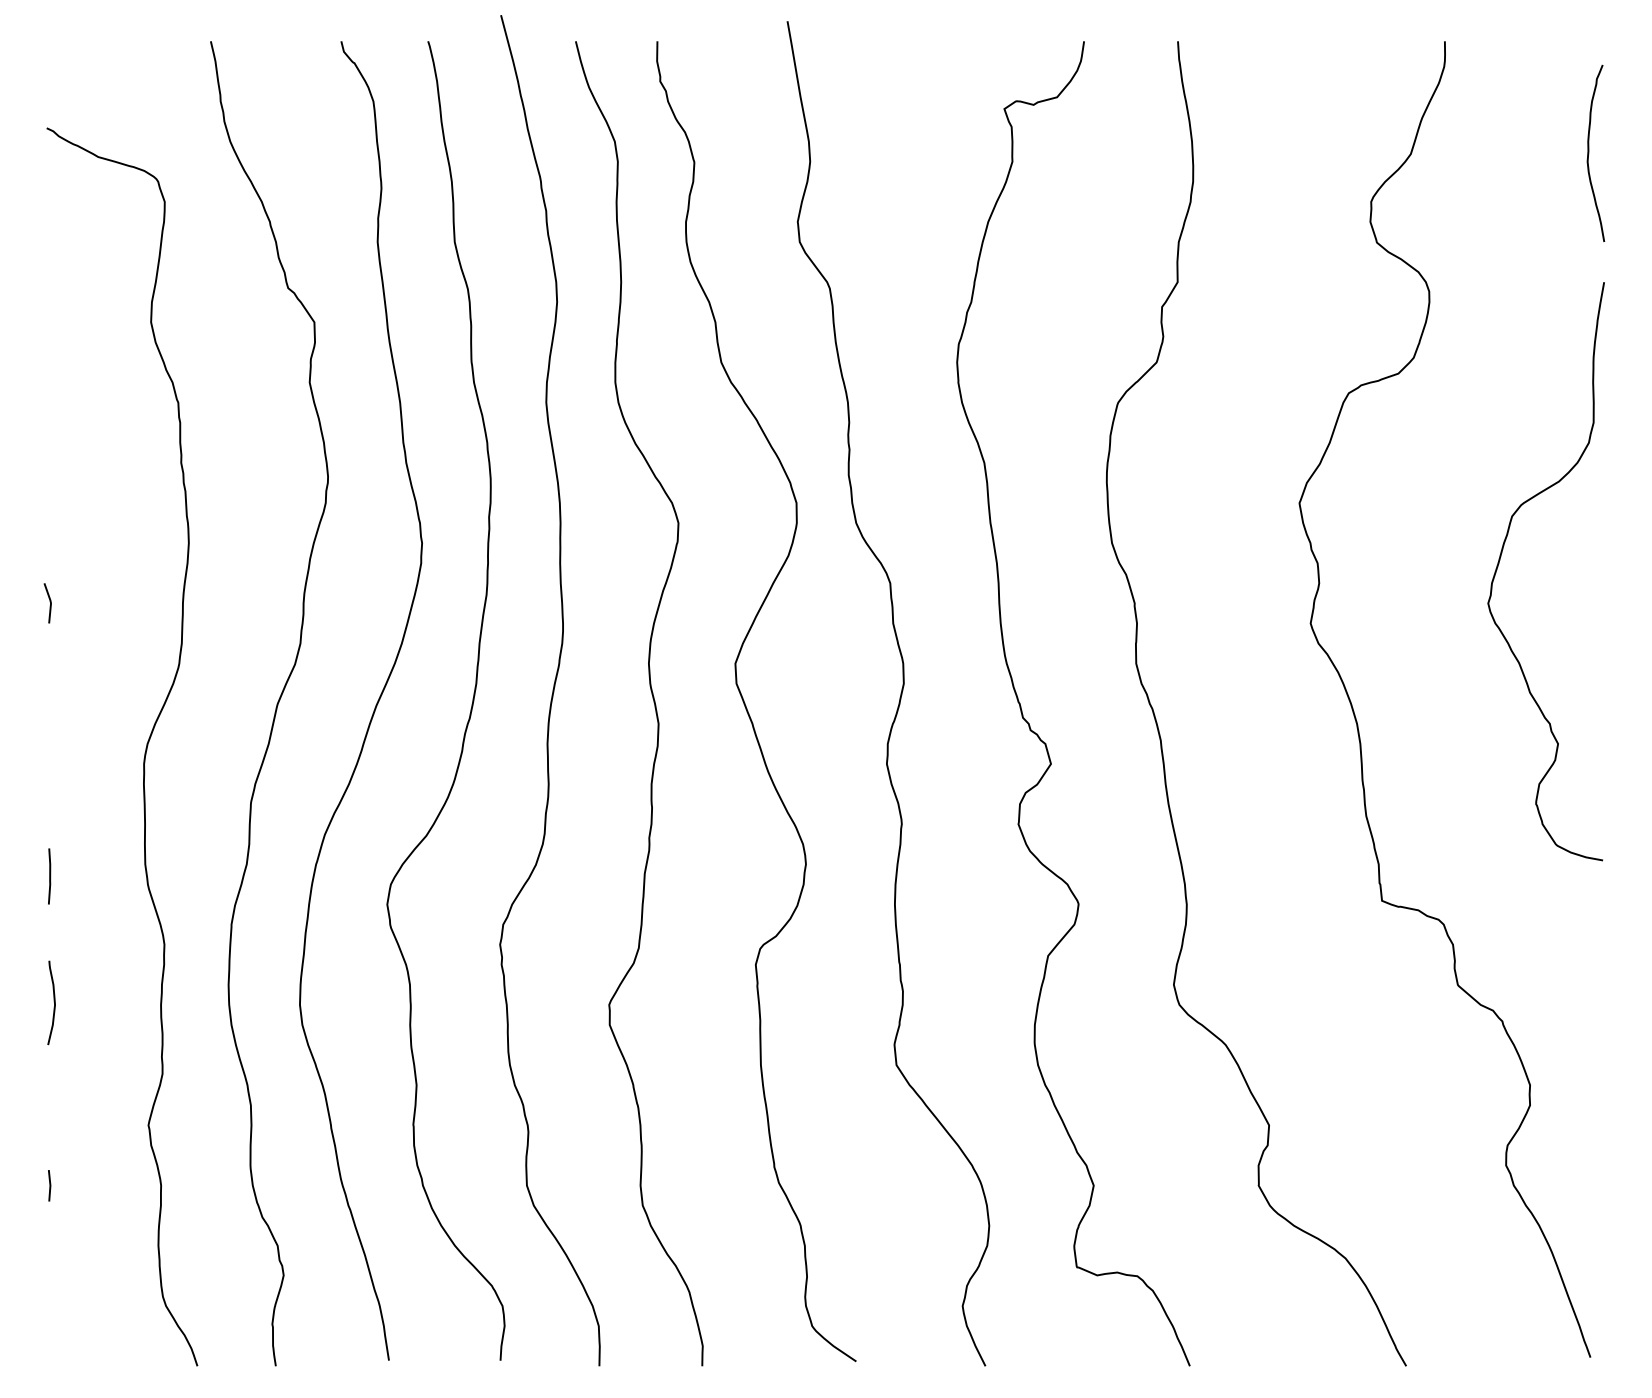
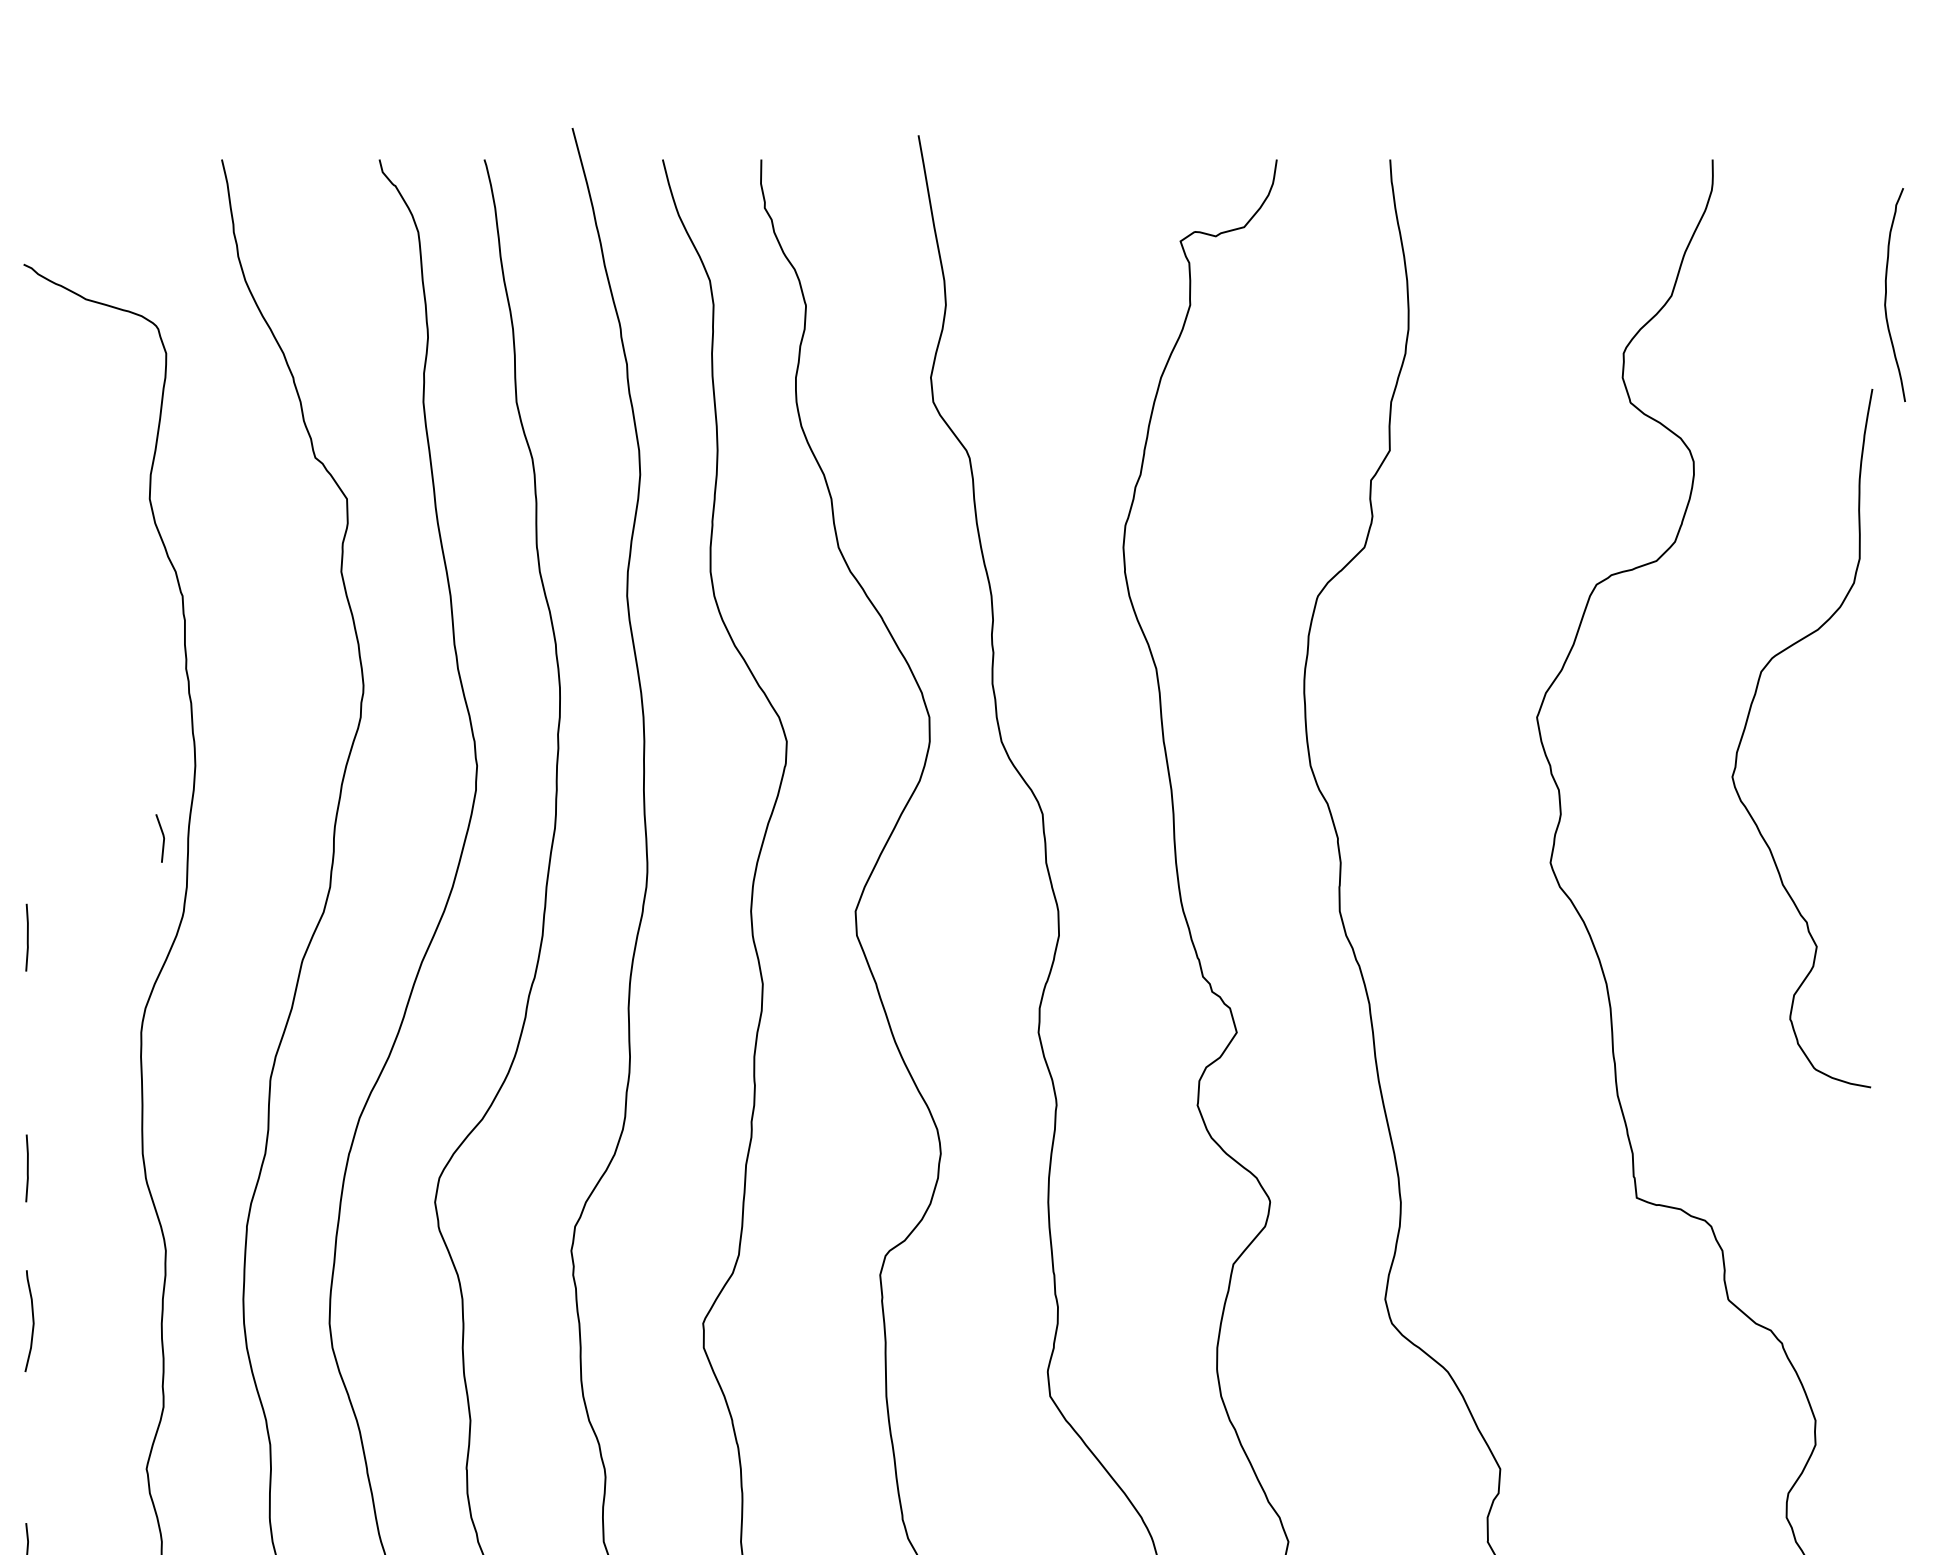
curve: (1500, 560) -> (1747, 725), moved
line: (49, 602) -> (162, 837), moved
line: (49, 685) -> (27, 937), added

